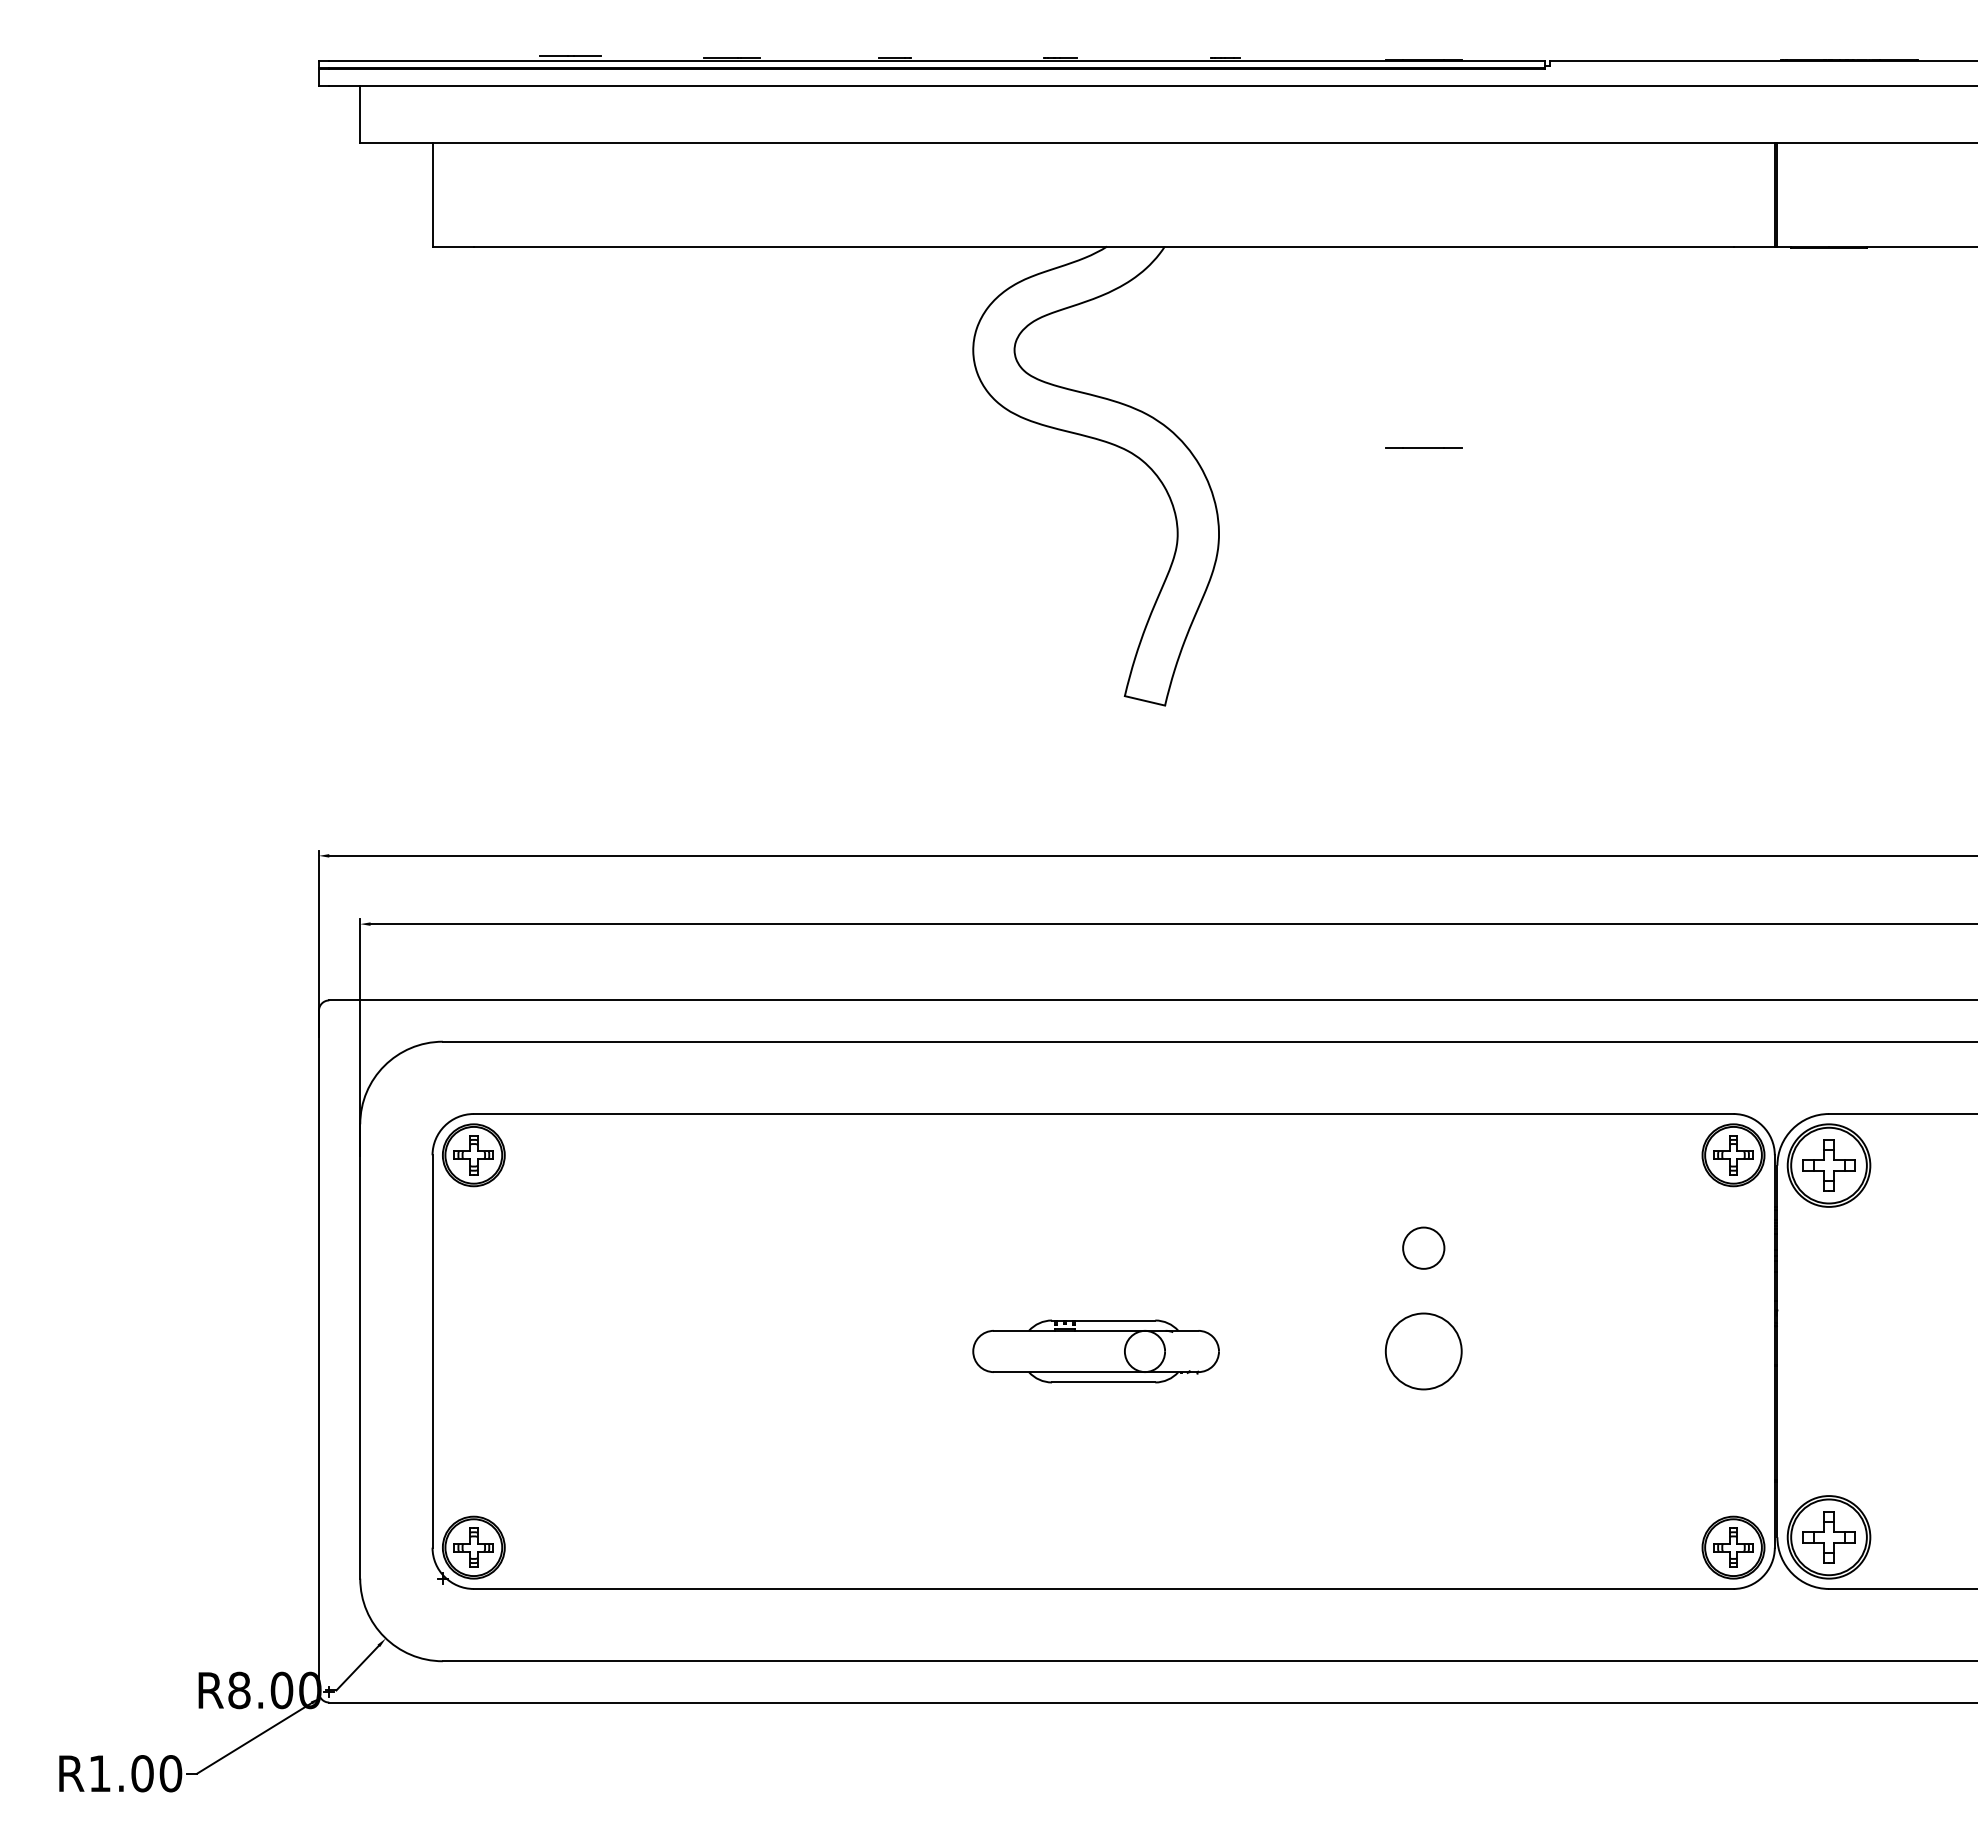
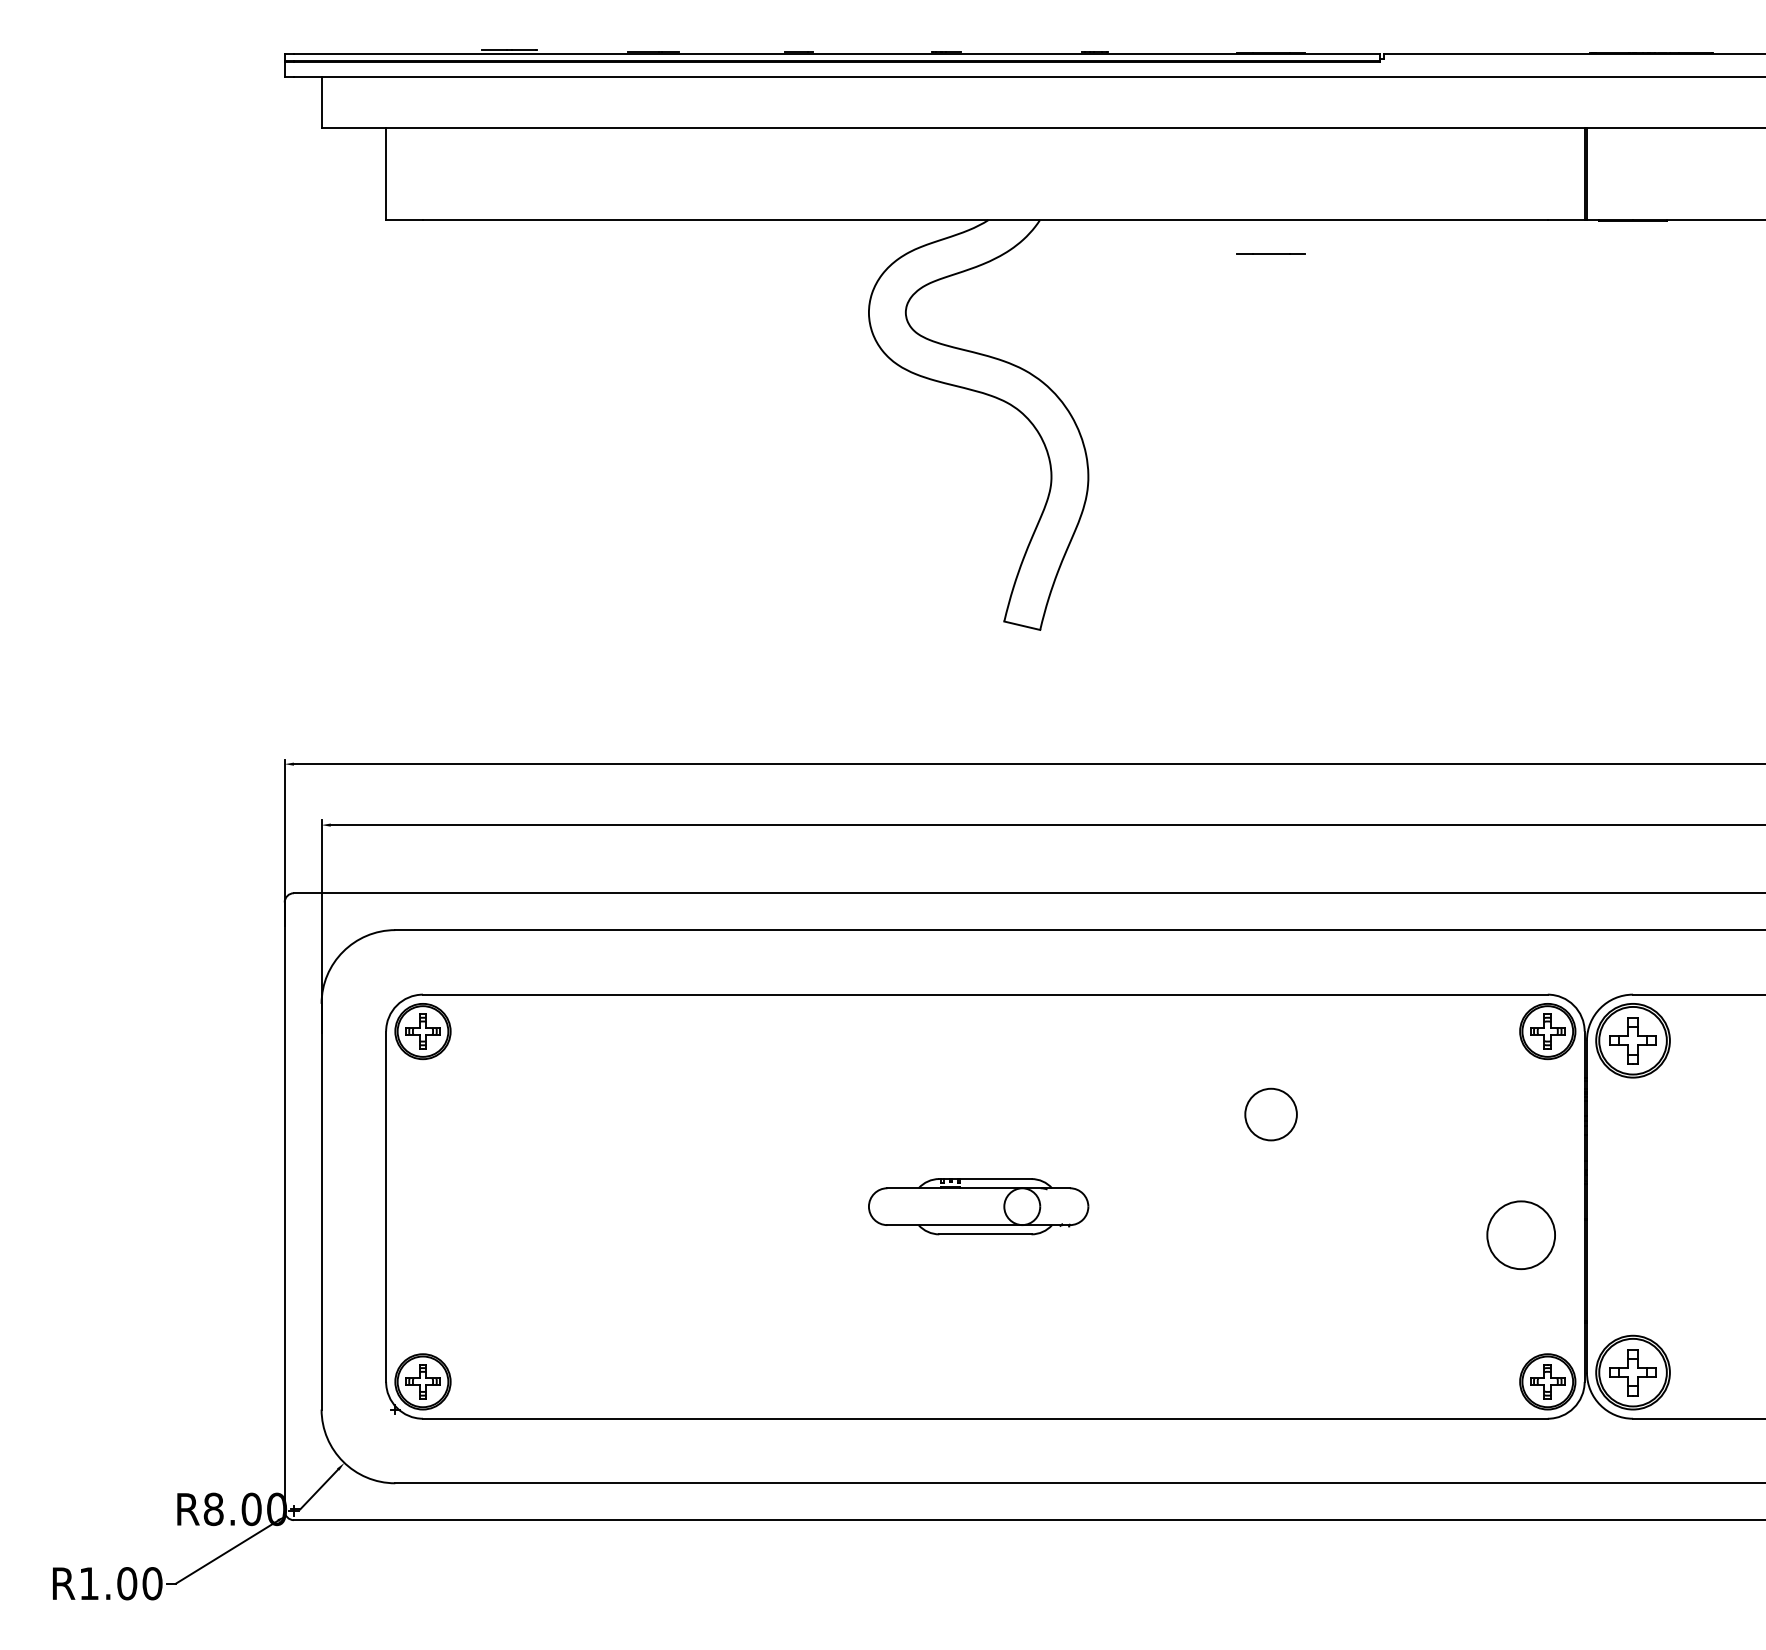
line: (1423, 447) -> (1270, 253), moved
circle: (1423, 1247) -> (1270, 1113), size x1.4
circle: (1423, 1351) -> (1520, 1235), moved

